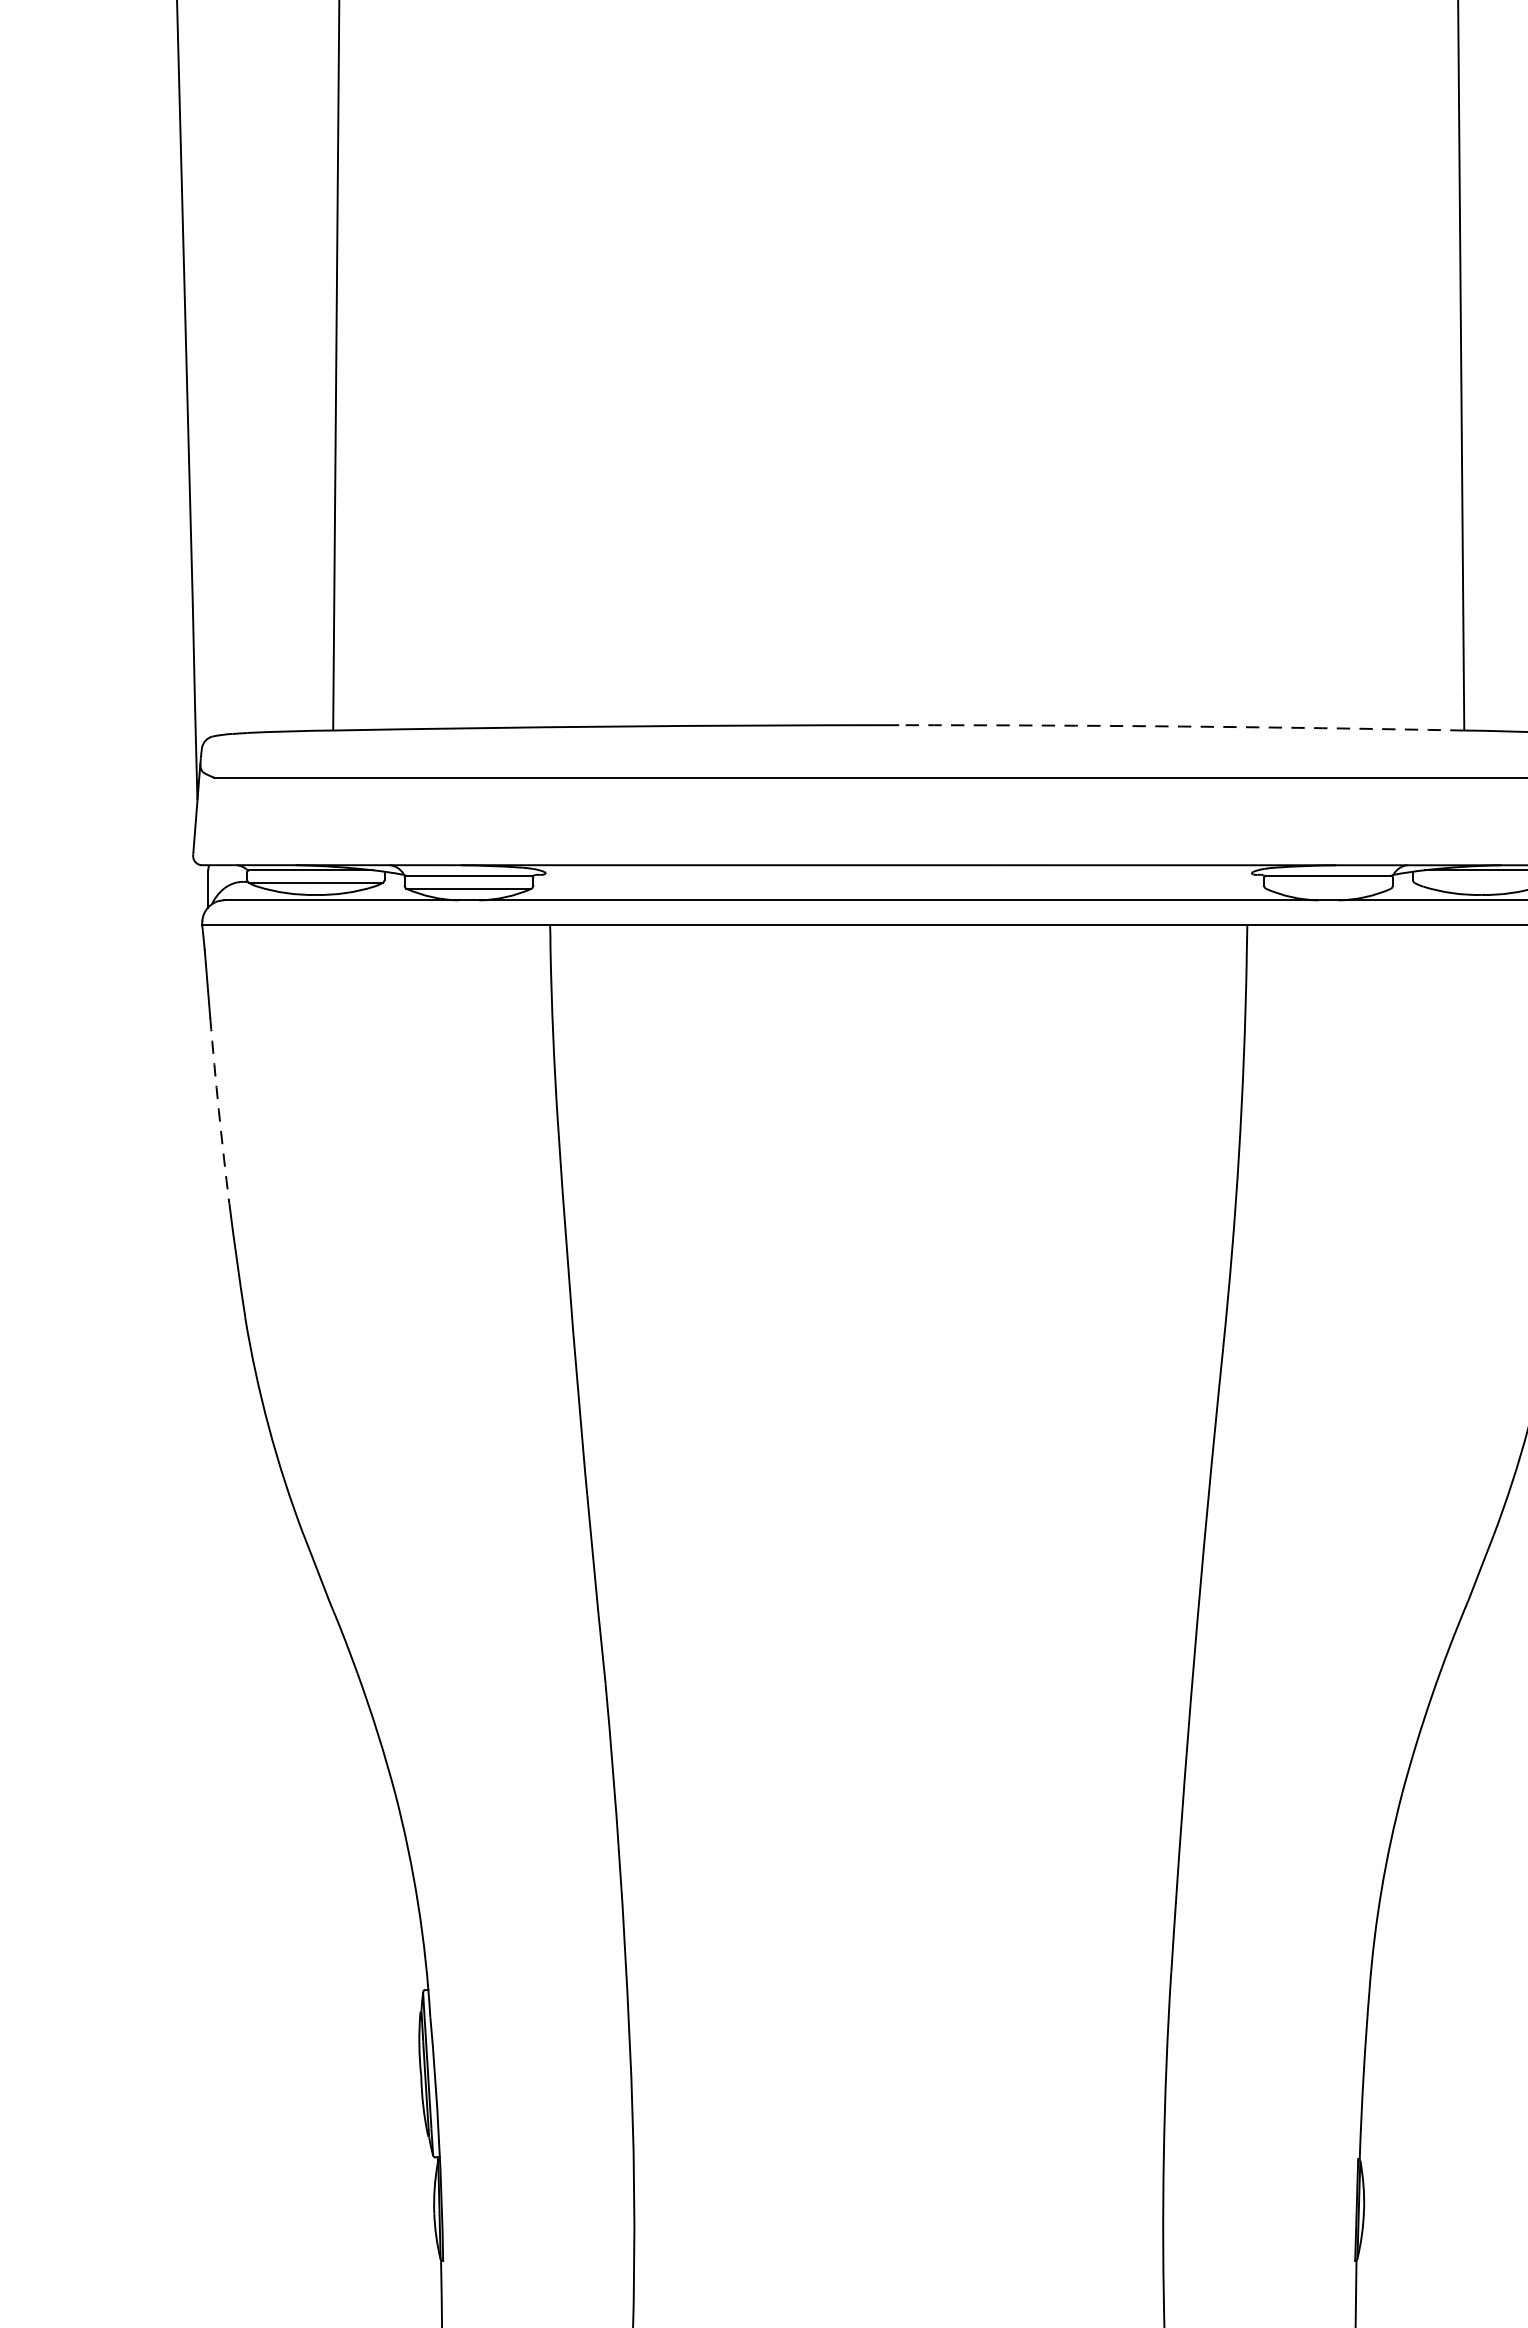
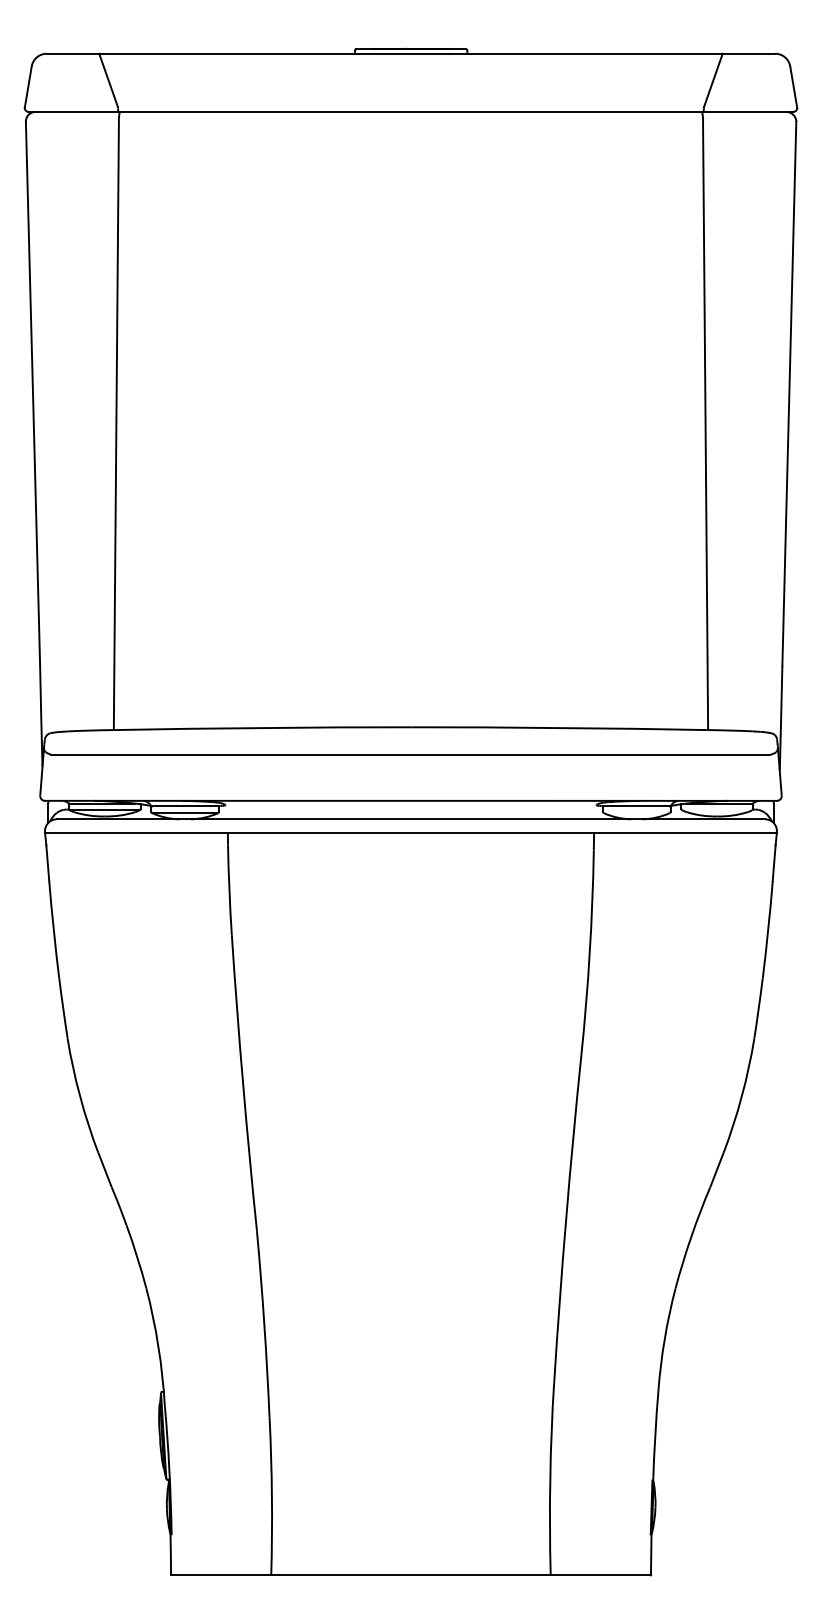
arc: (1181, 725) -> (559, 727), dashed -> solid
arc: (218, 1110) -> (53, 929), dashed -> solid

